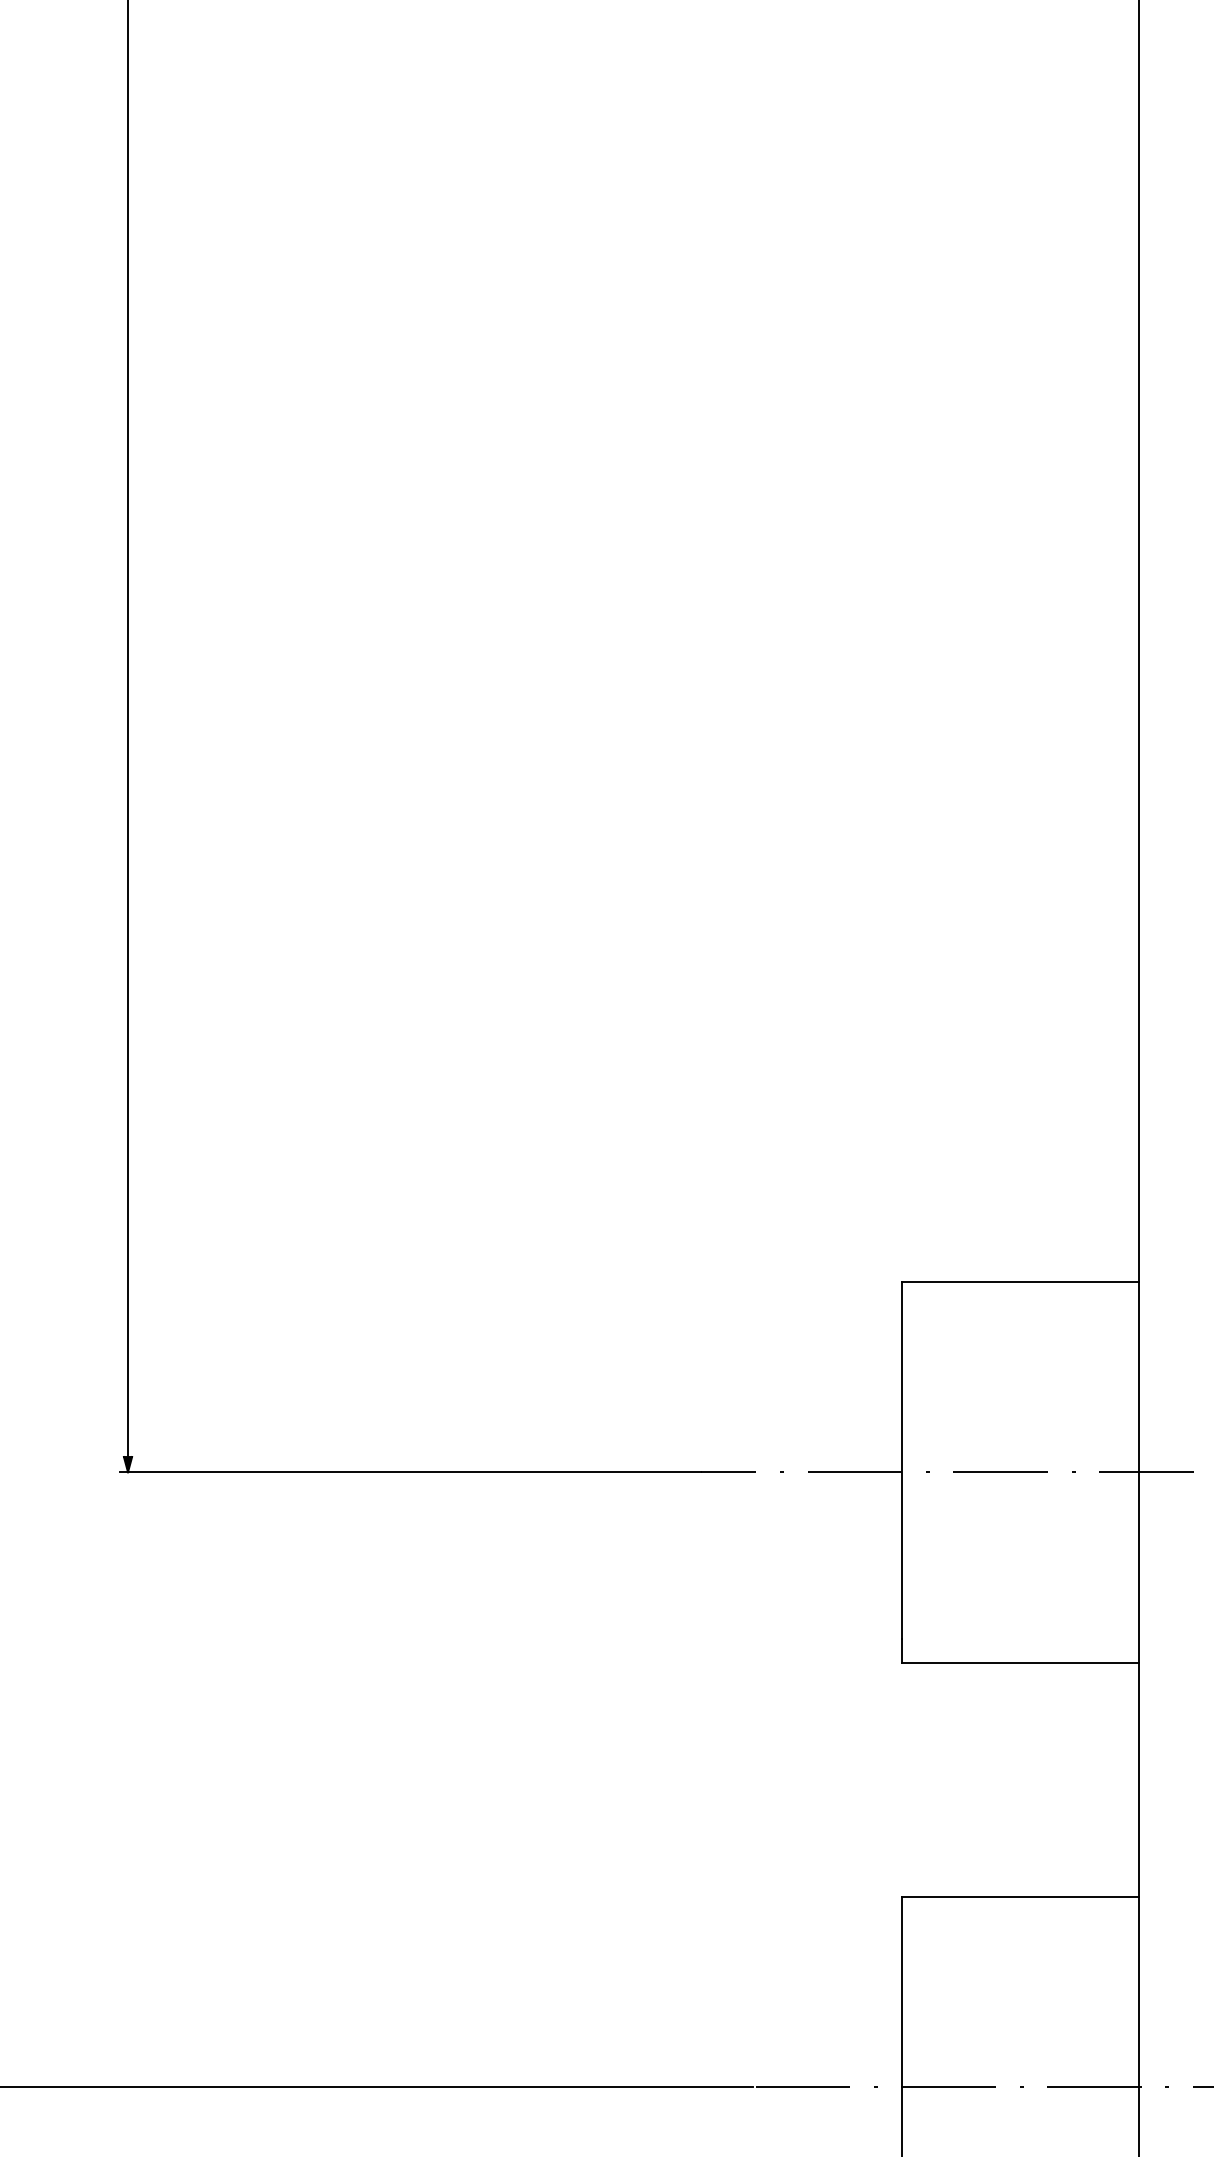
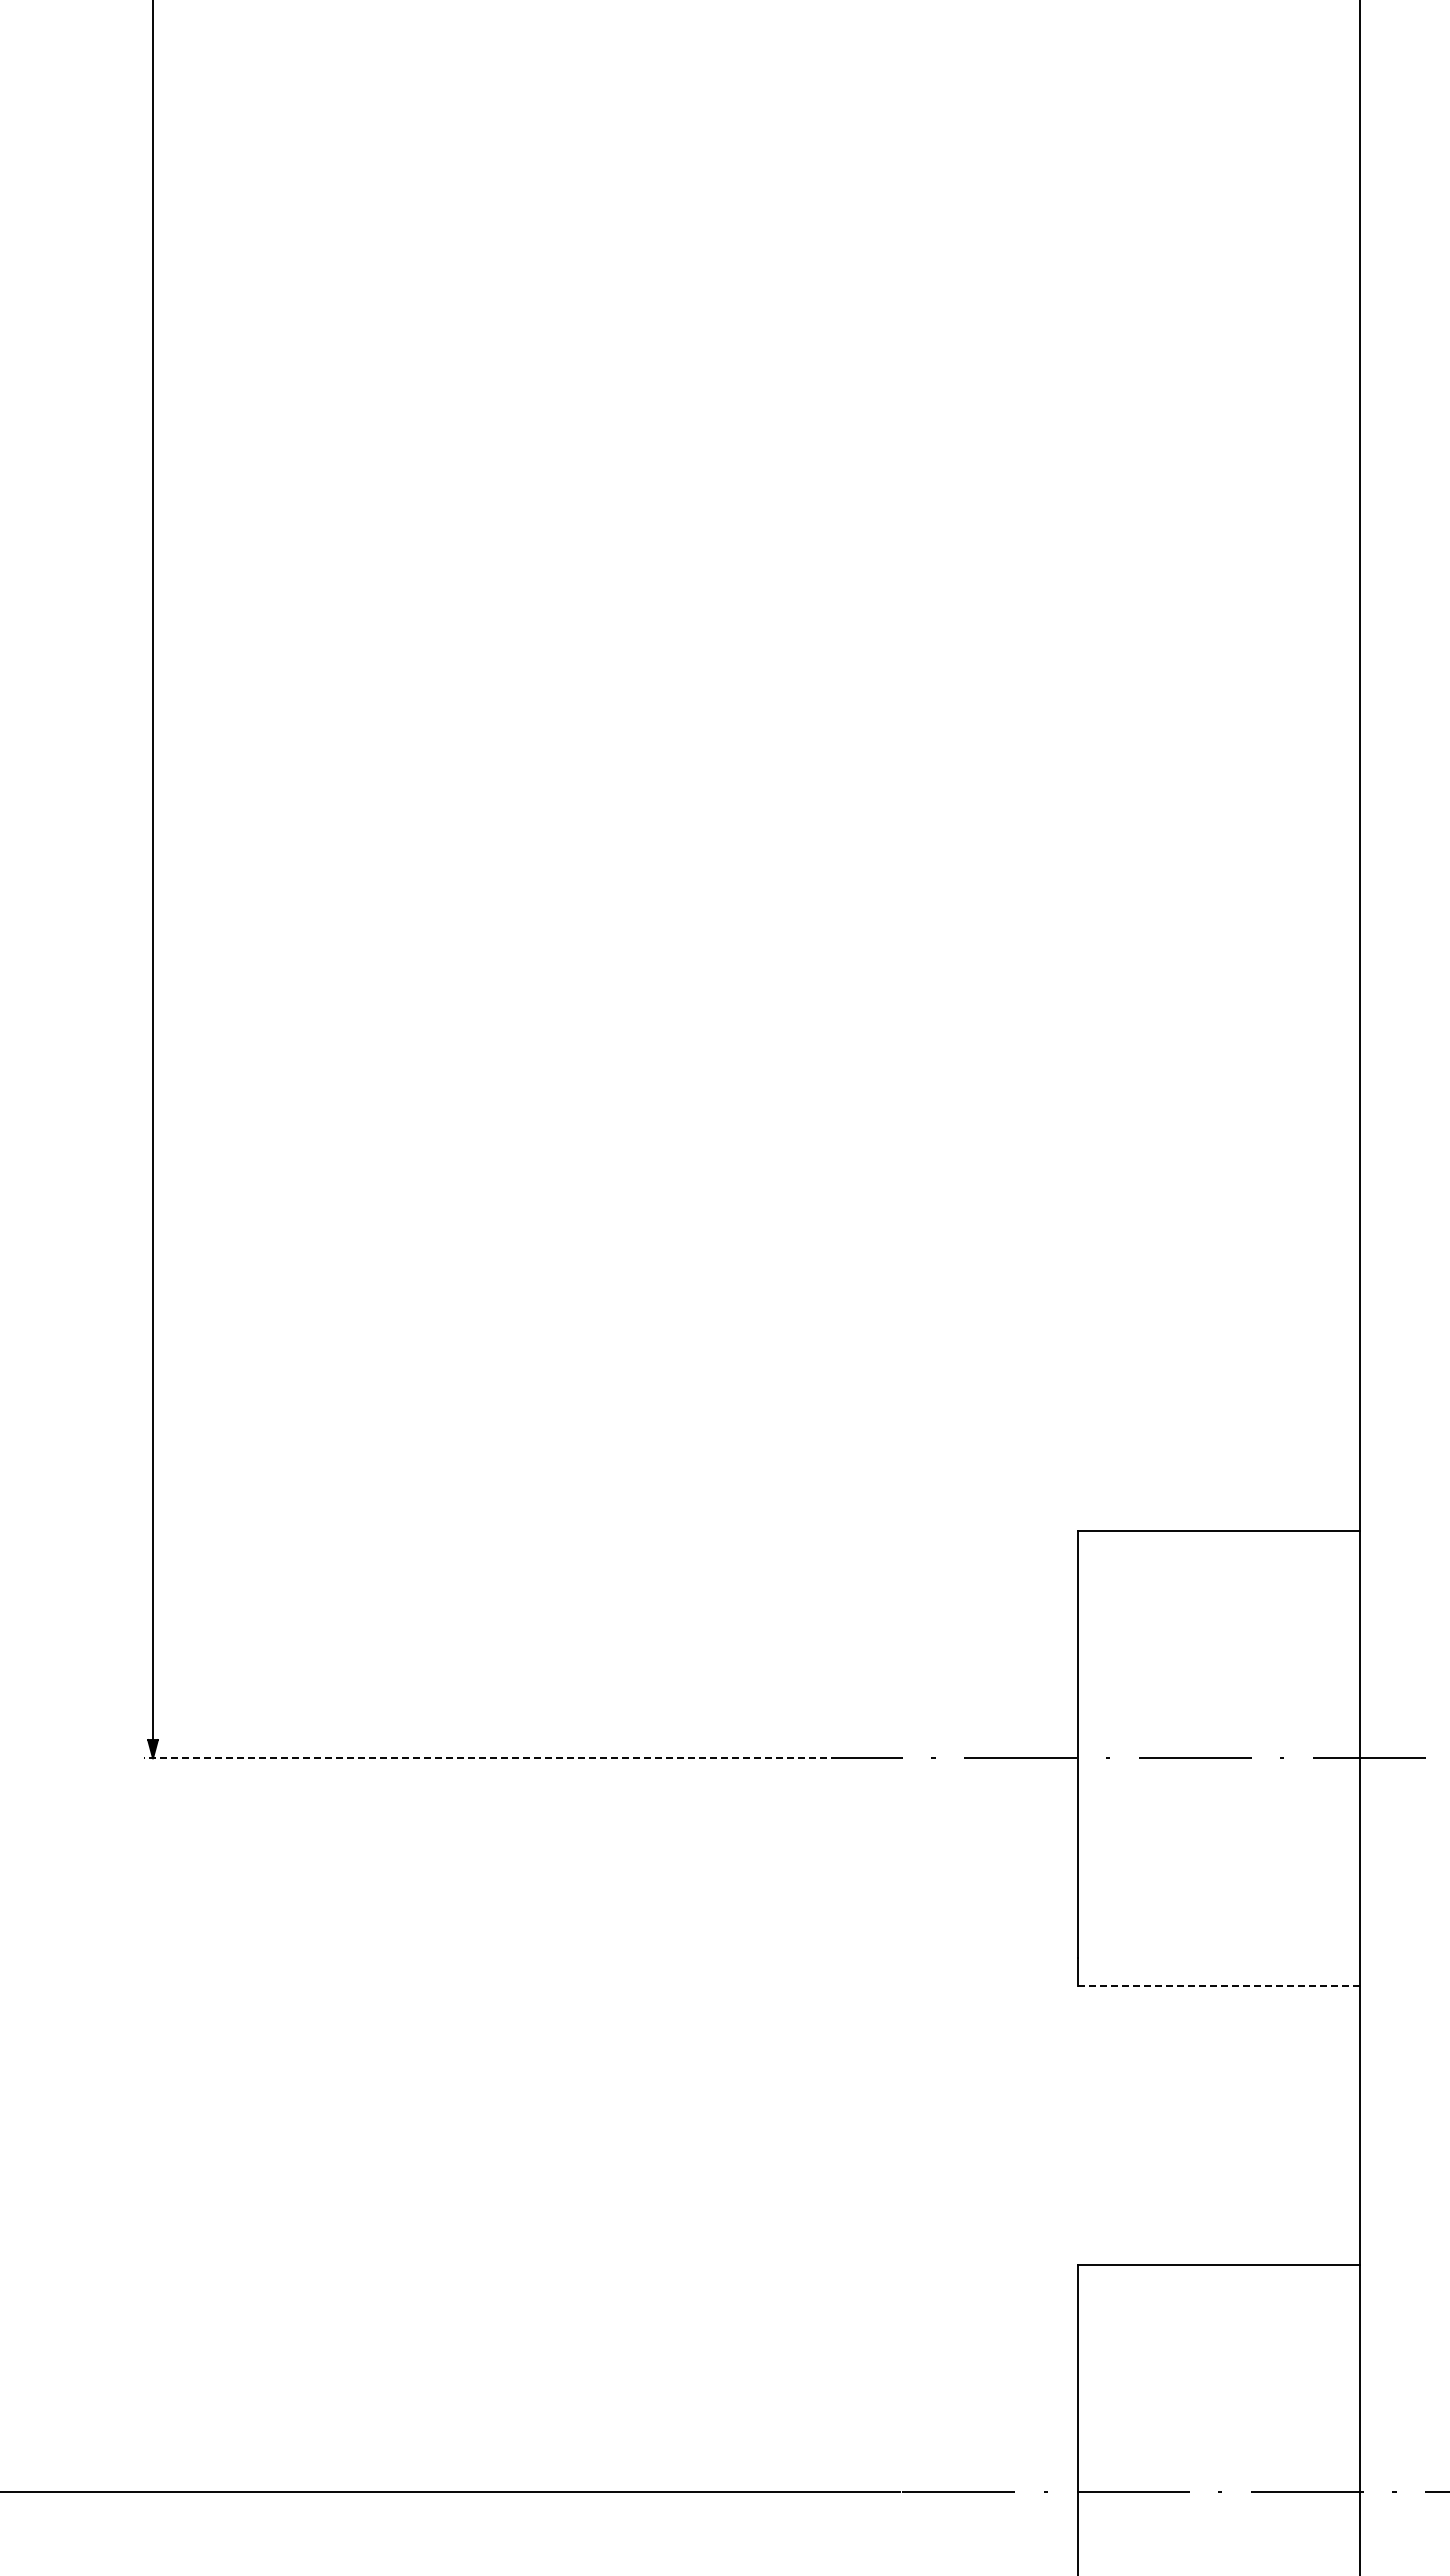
line: (410, 1472) -> (490, 1758), solid -> dashed
line: (1020, 1662) -> (1218, 1985), solid -> dashed

